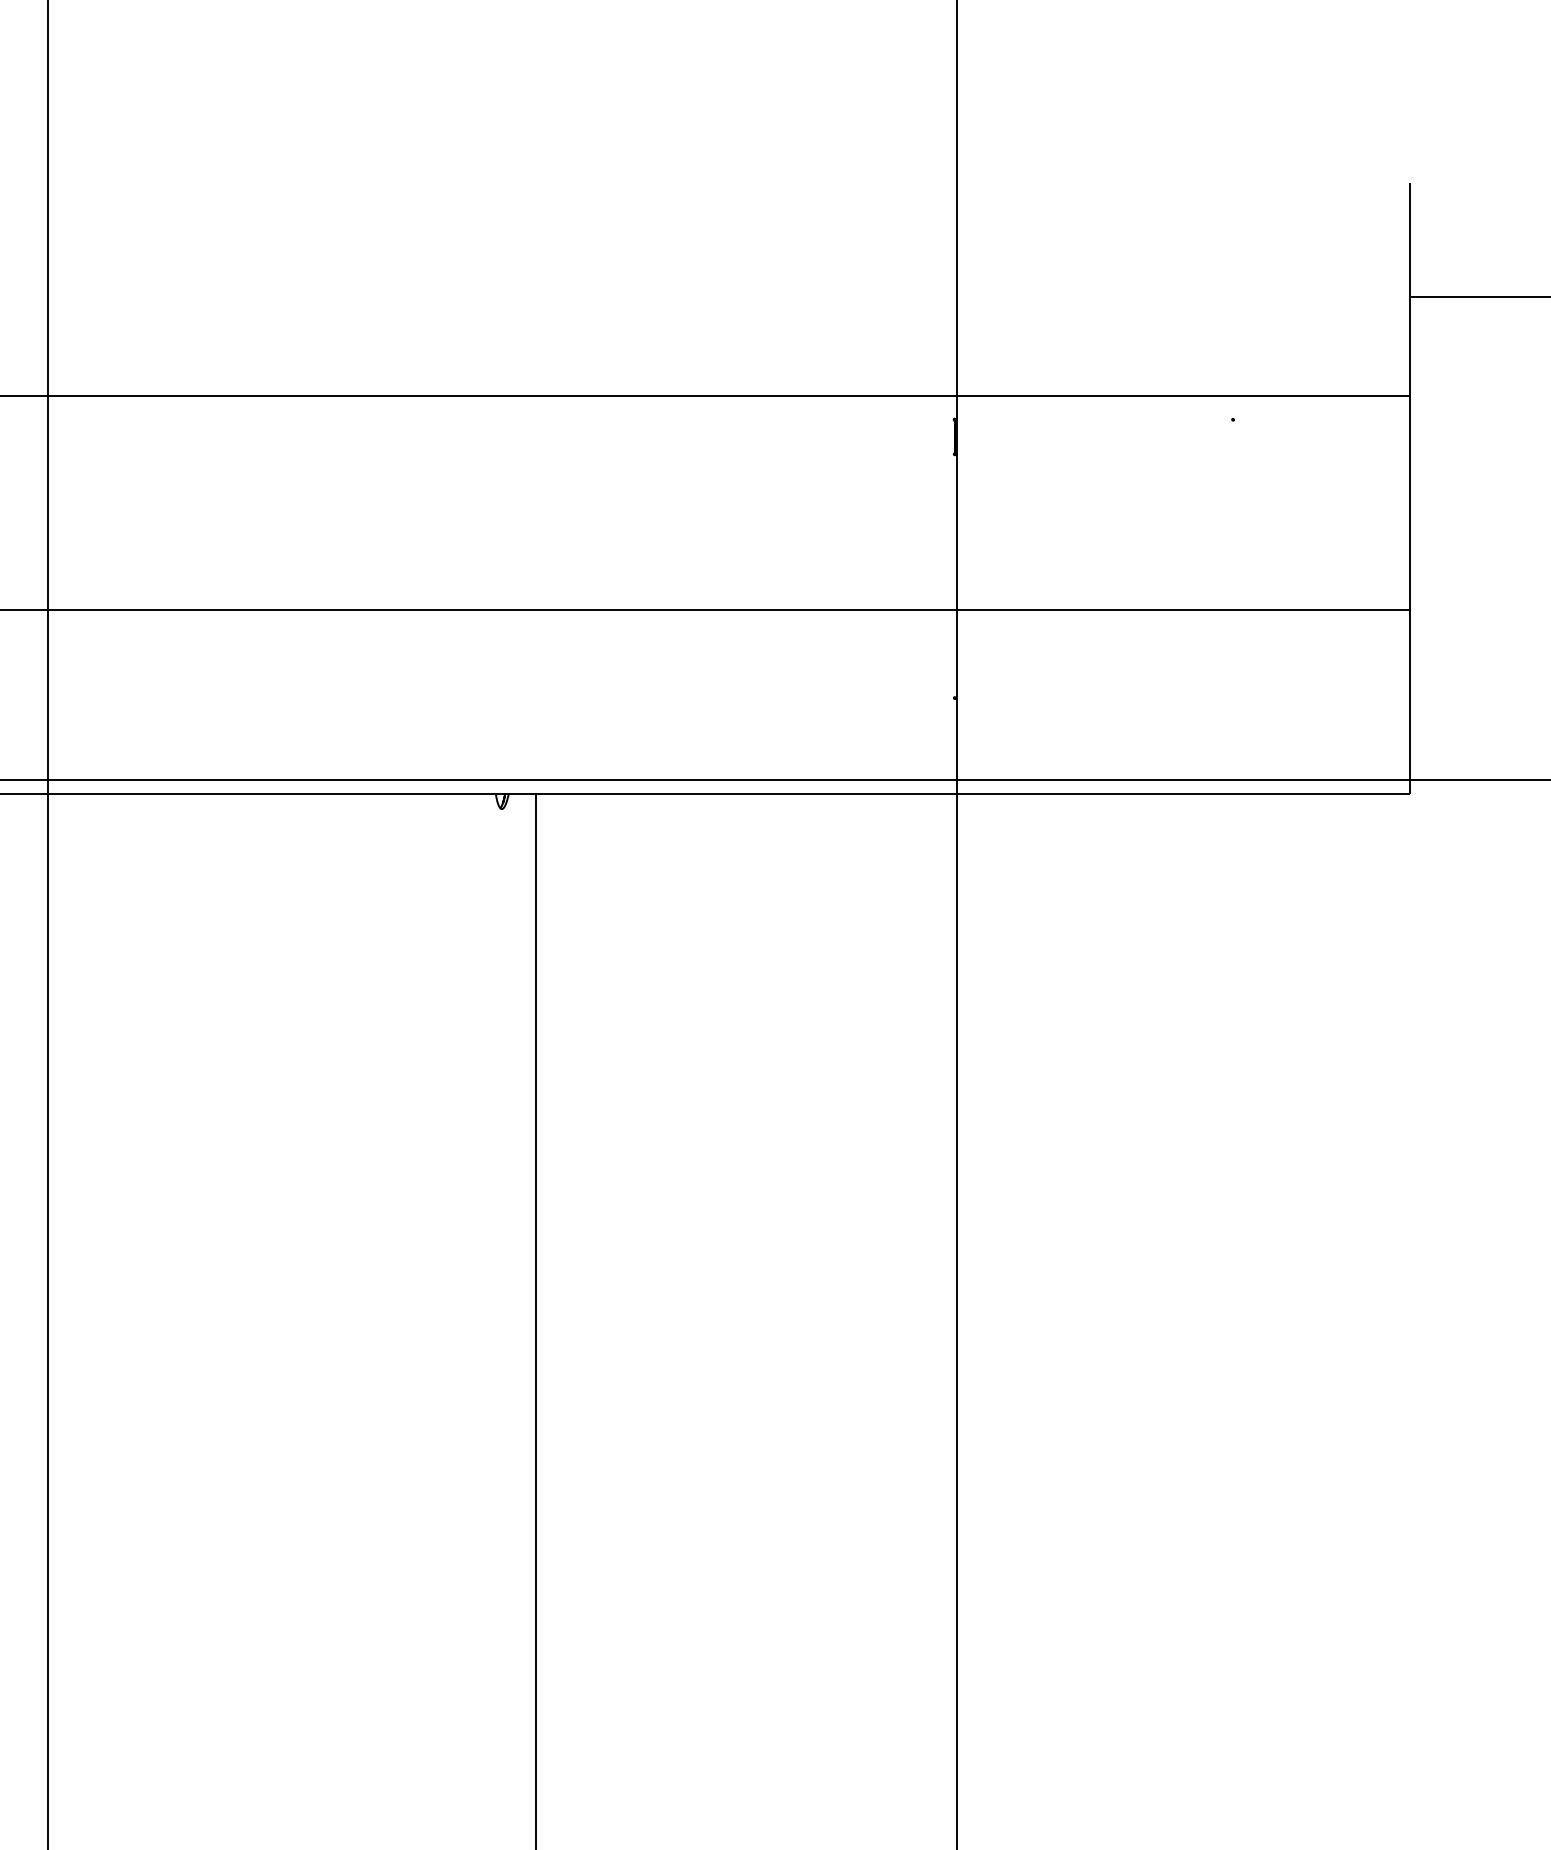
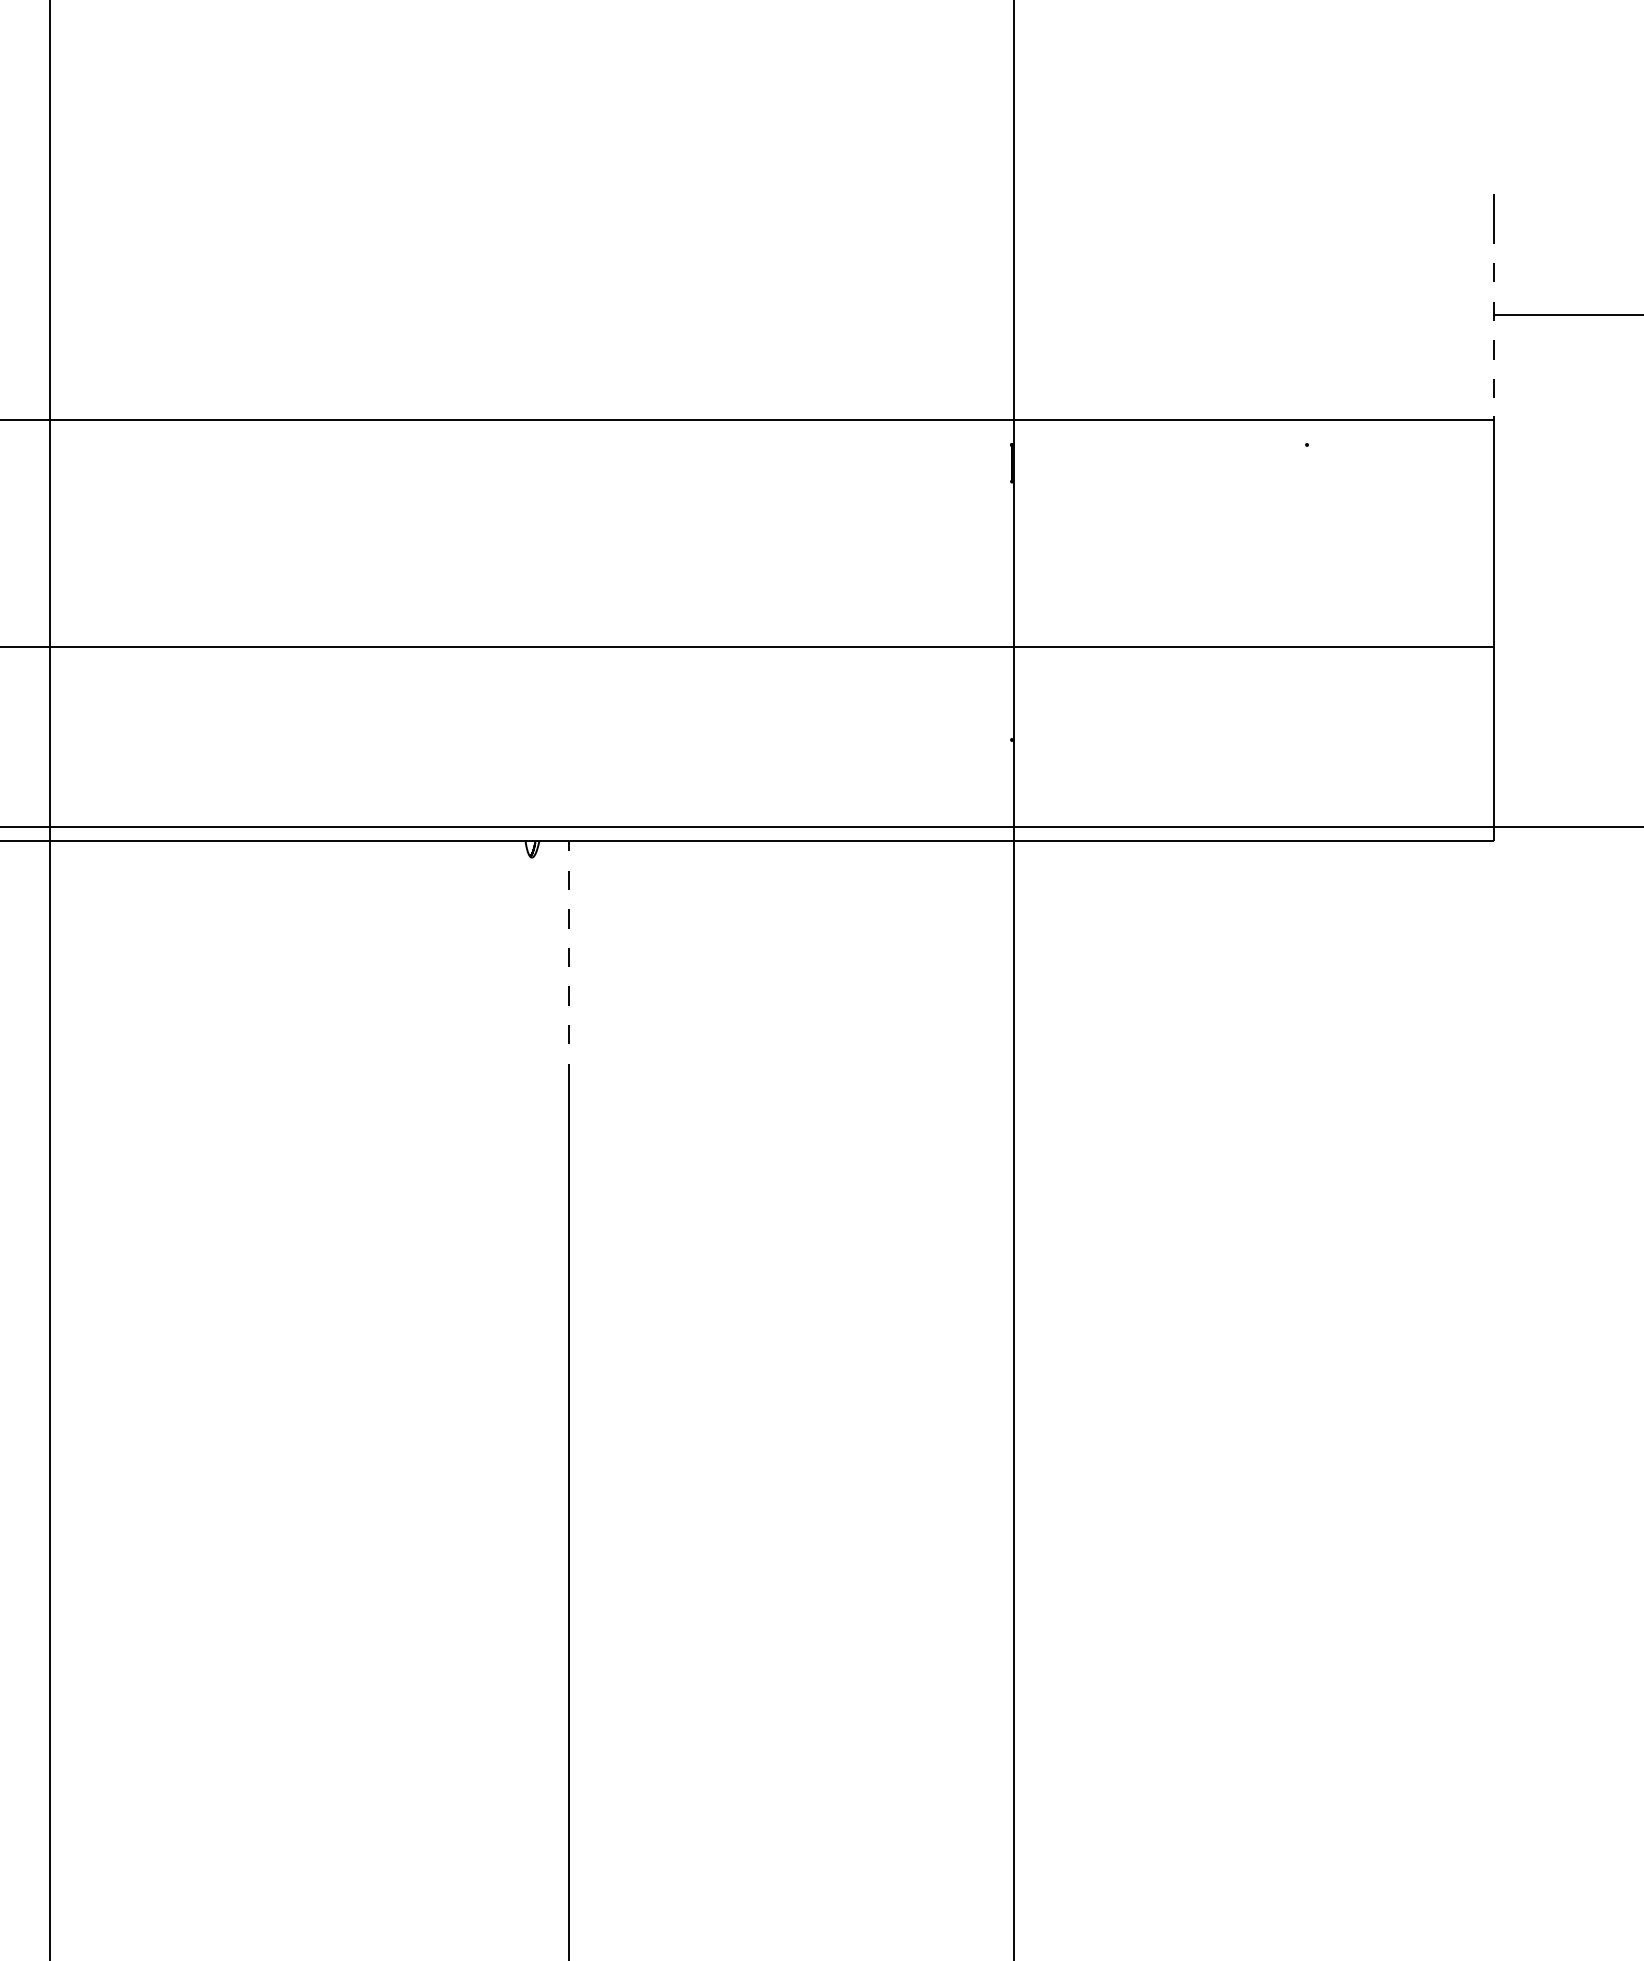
line: (1409, 302) -> (1494, 320), solid -> dashed
line: (536, 908) -> (568, 962), solid -> dashed

